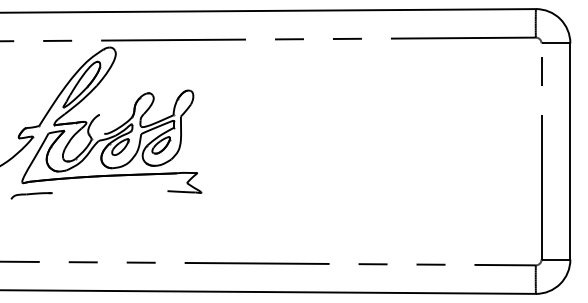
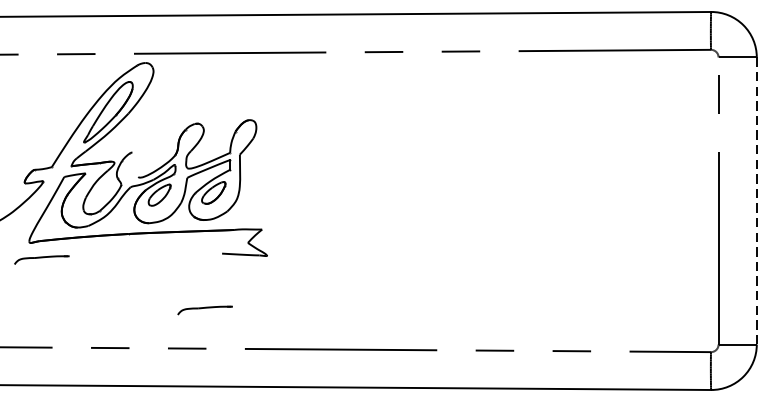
line: (570, 151) -> (756, 201), solid -> dashed
part: (154, 233) -> (204, 309), added

